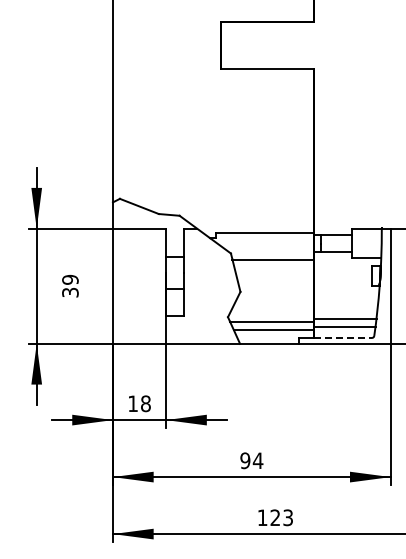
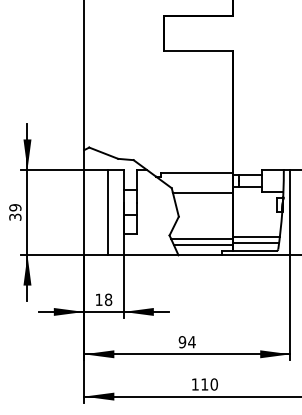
line: (144, 285) -> (107, 211), added
text: (70, 286) -> (15, 212), moved
line: (343, 337) -> (255, 250), dashed -> solid
text: (281, 517) -> (209, 384), 123 -> 110

